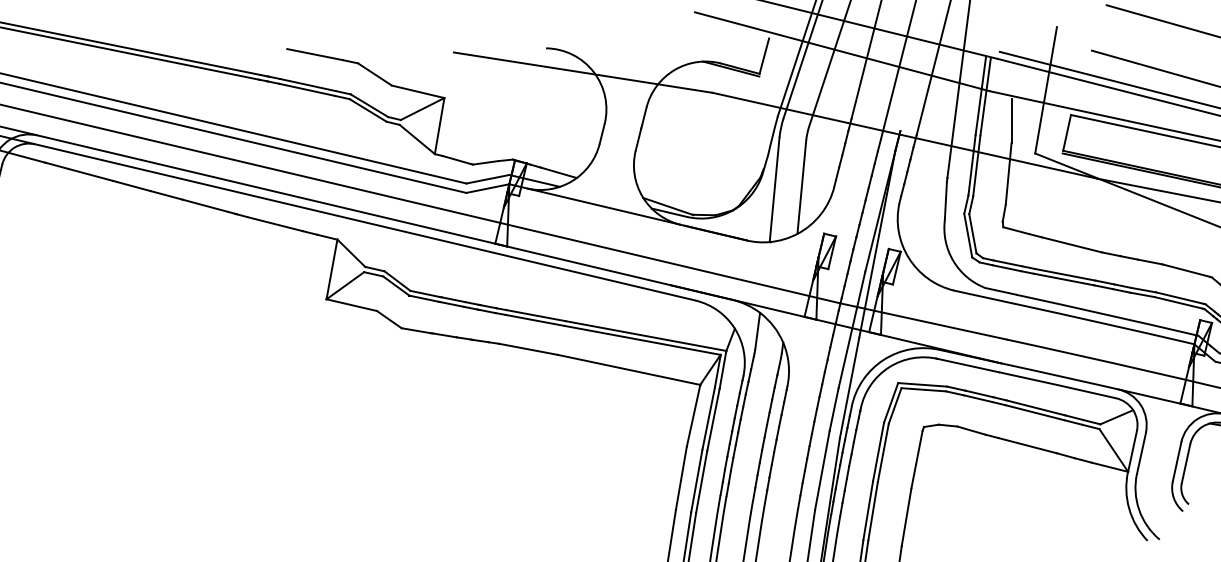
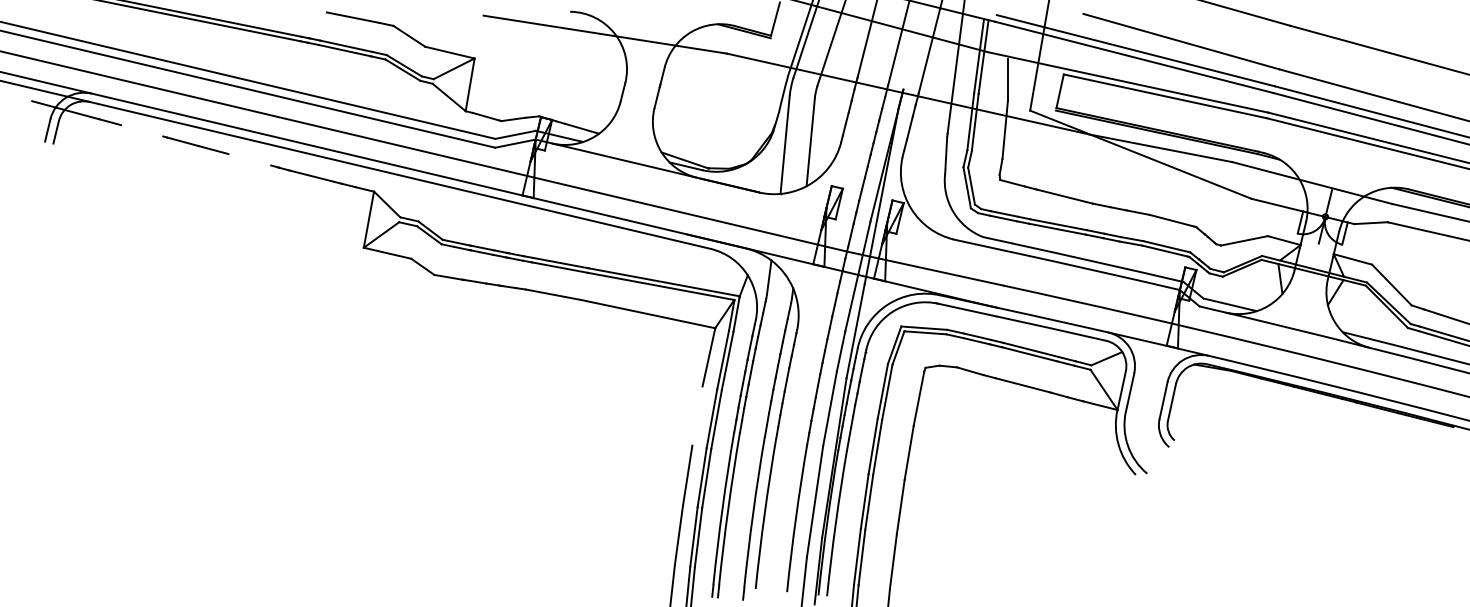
line: (90, 174) -> (141, 130), removed
line: (204, 205) -> (249, 159), removed
line: (681, 477) -> (697, 415), removed

